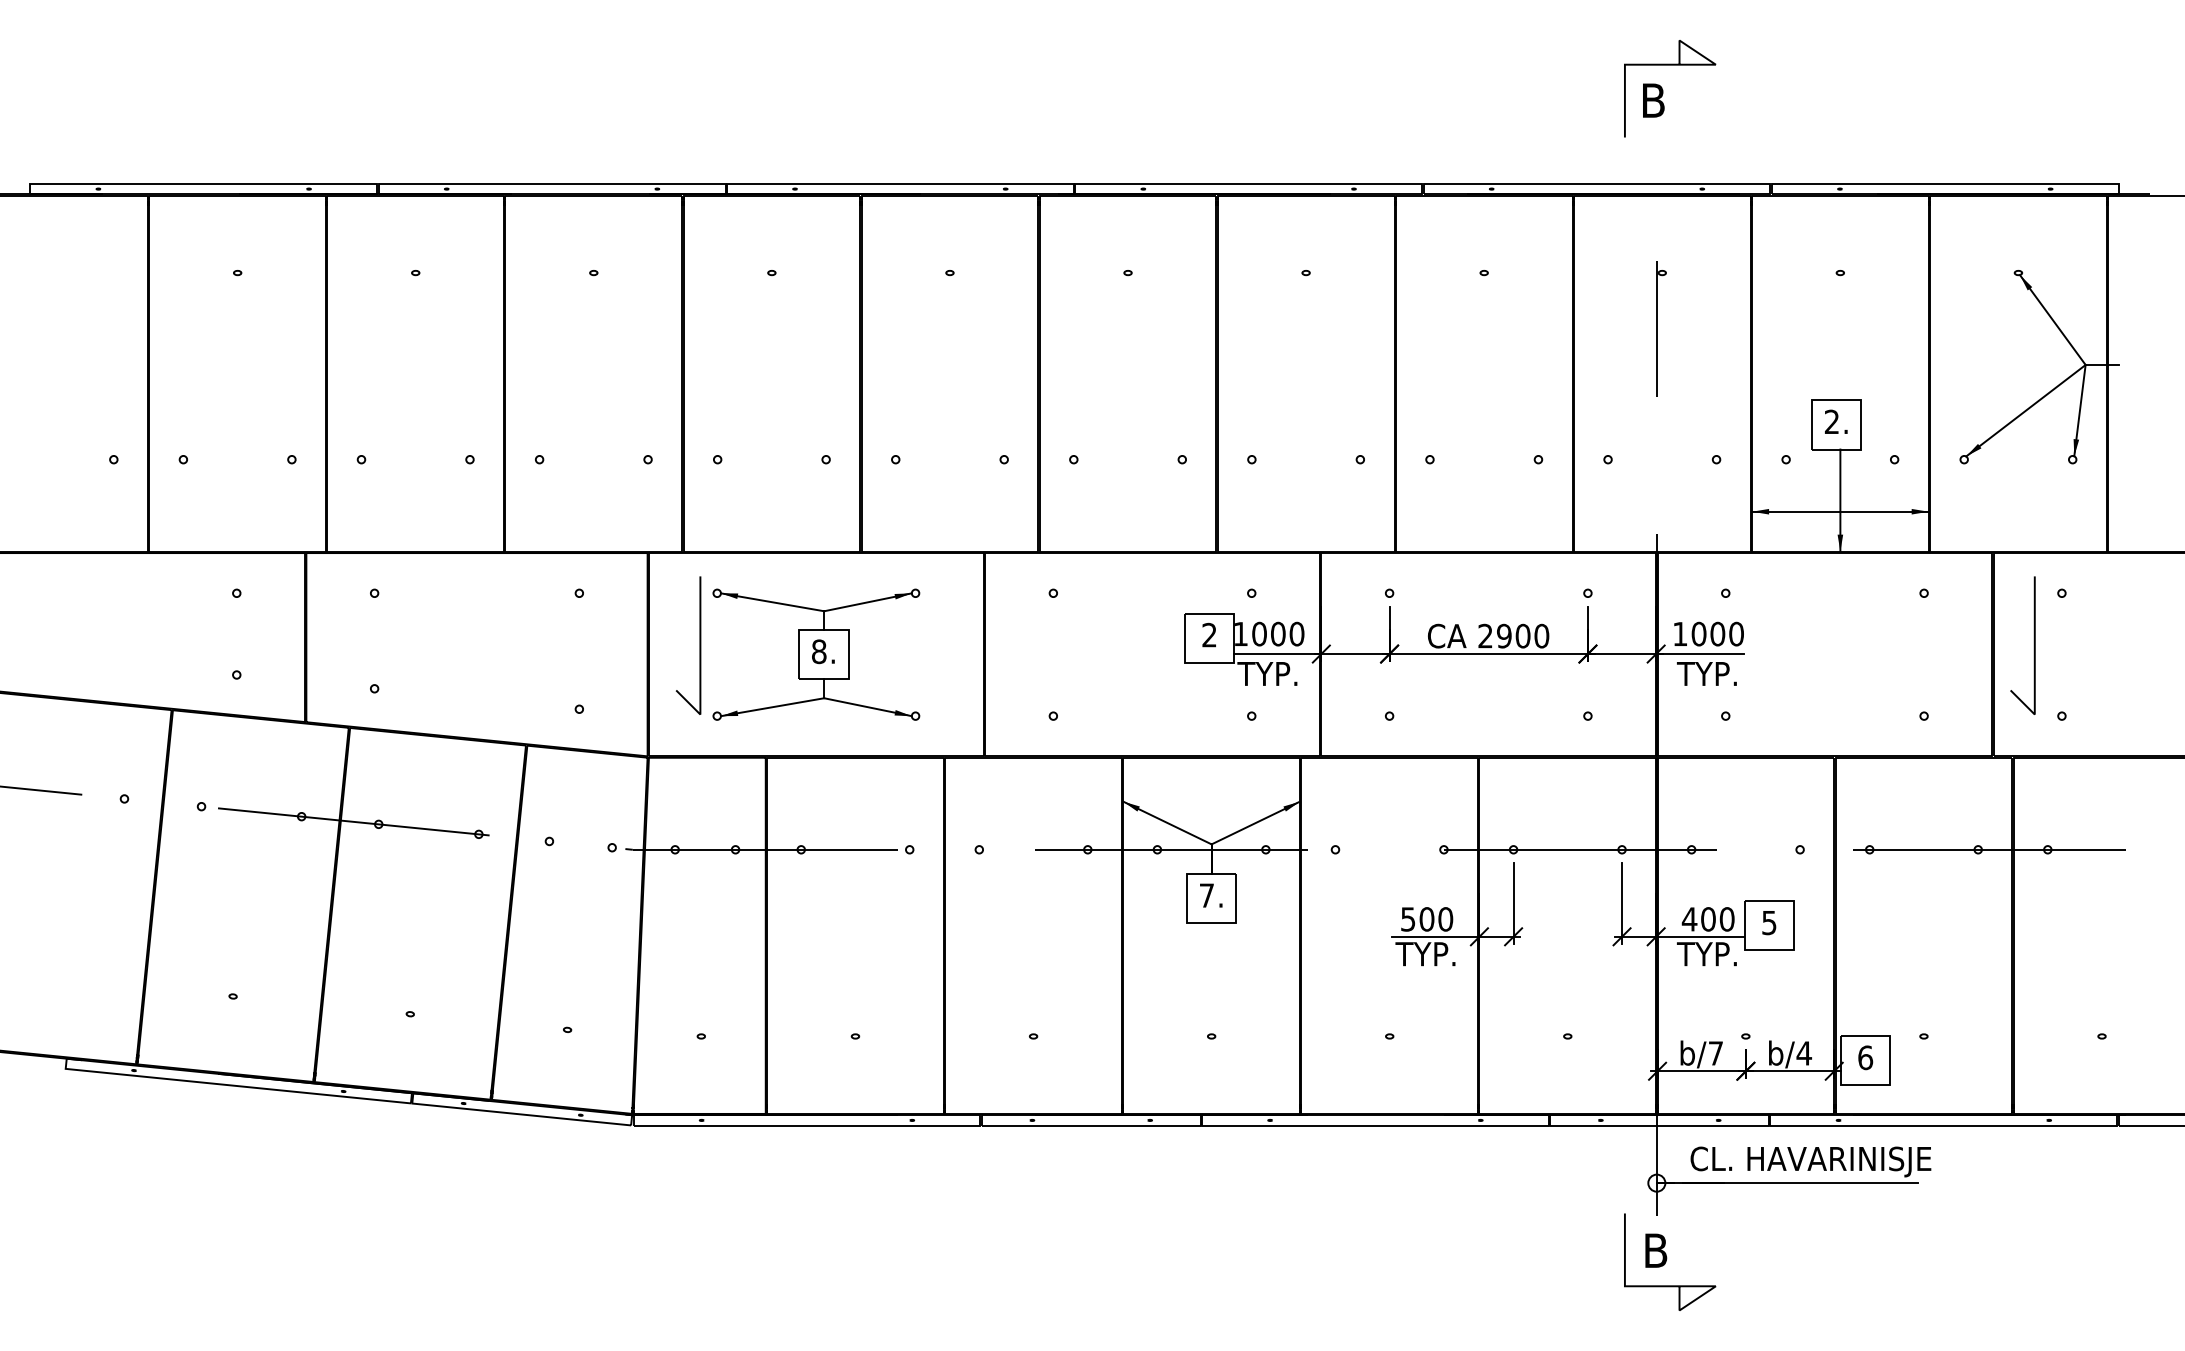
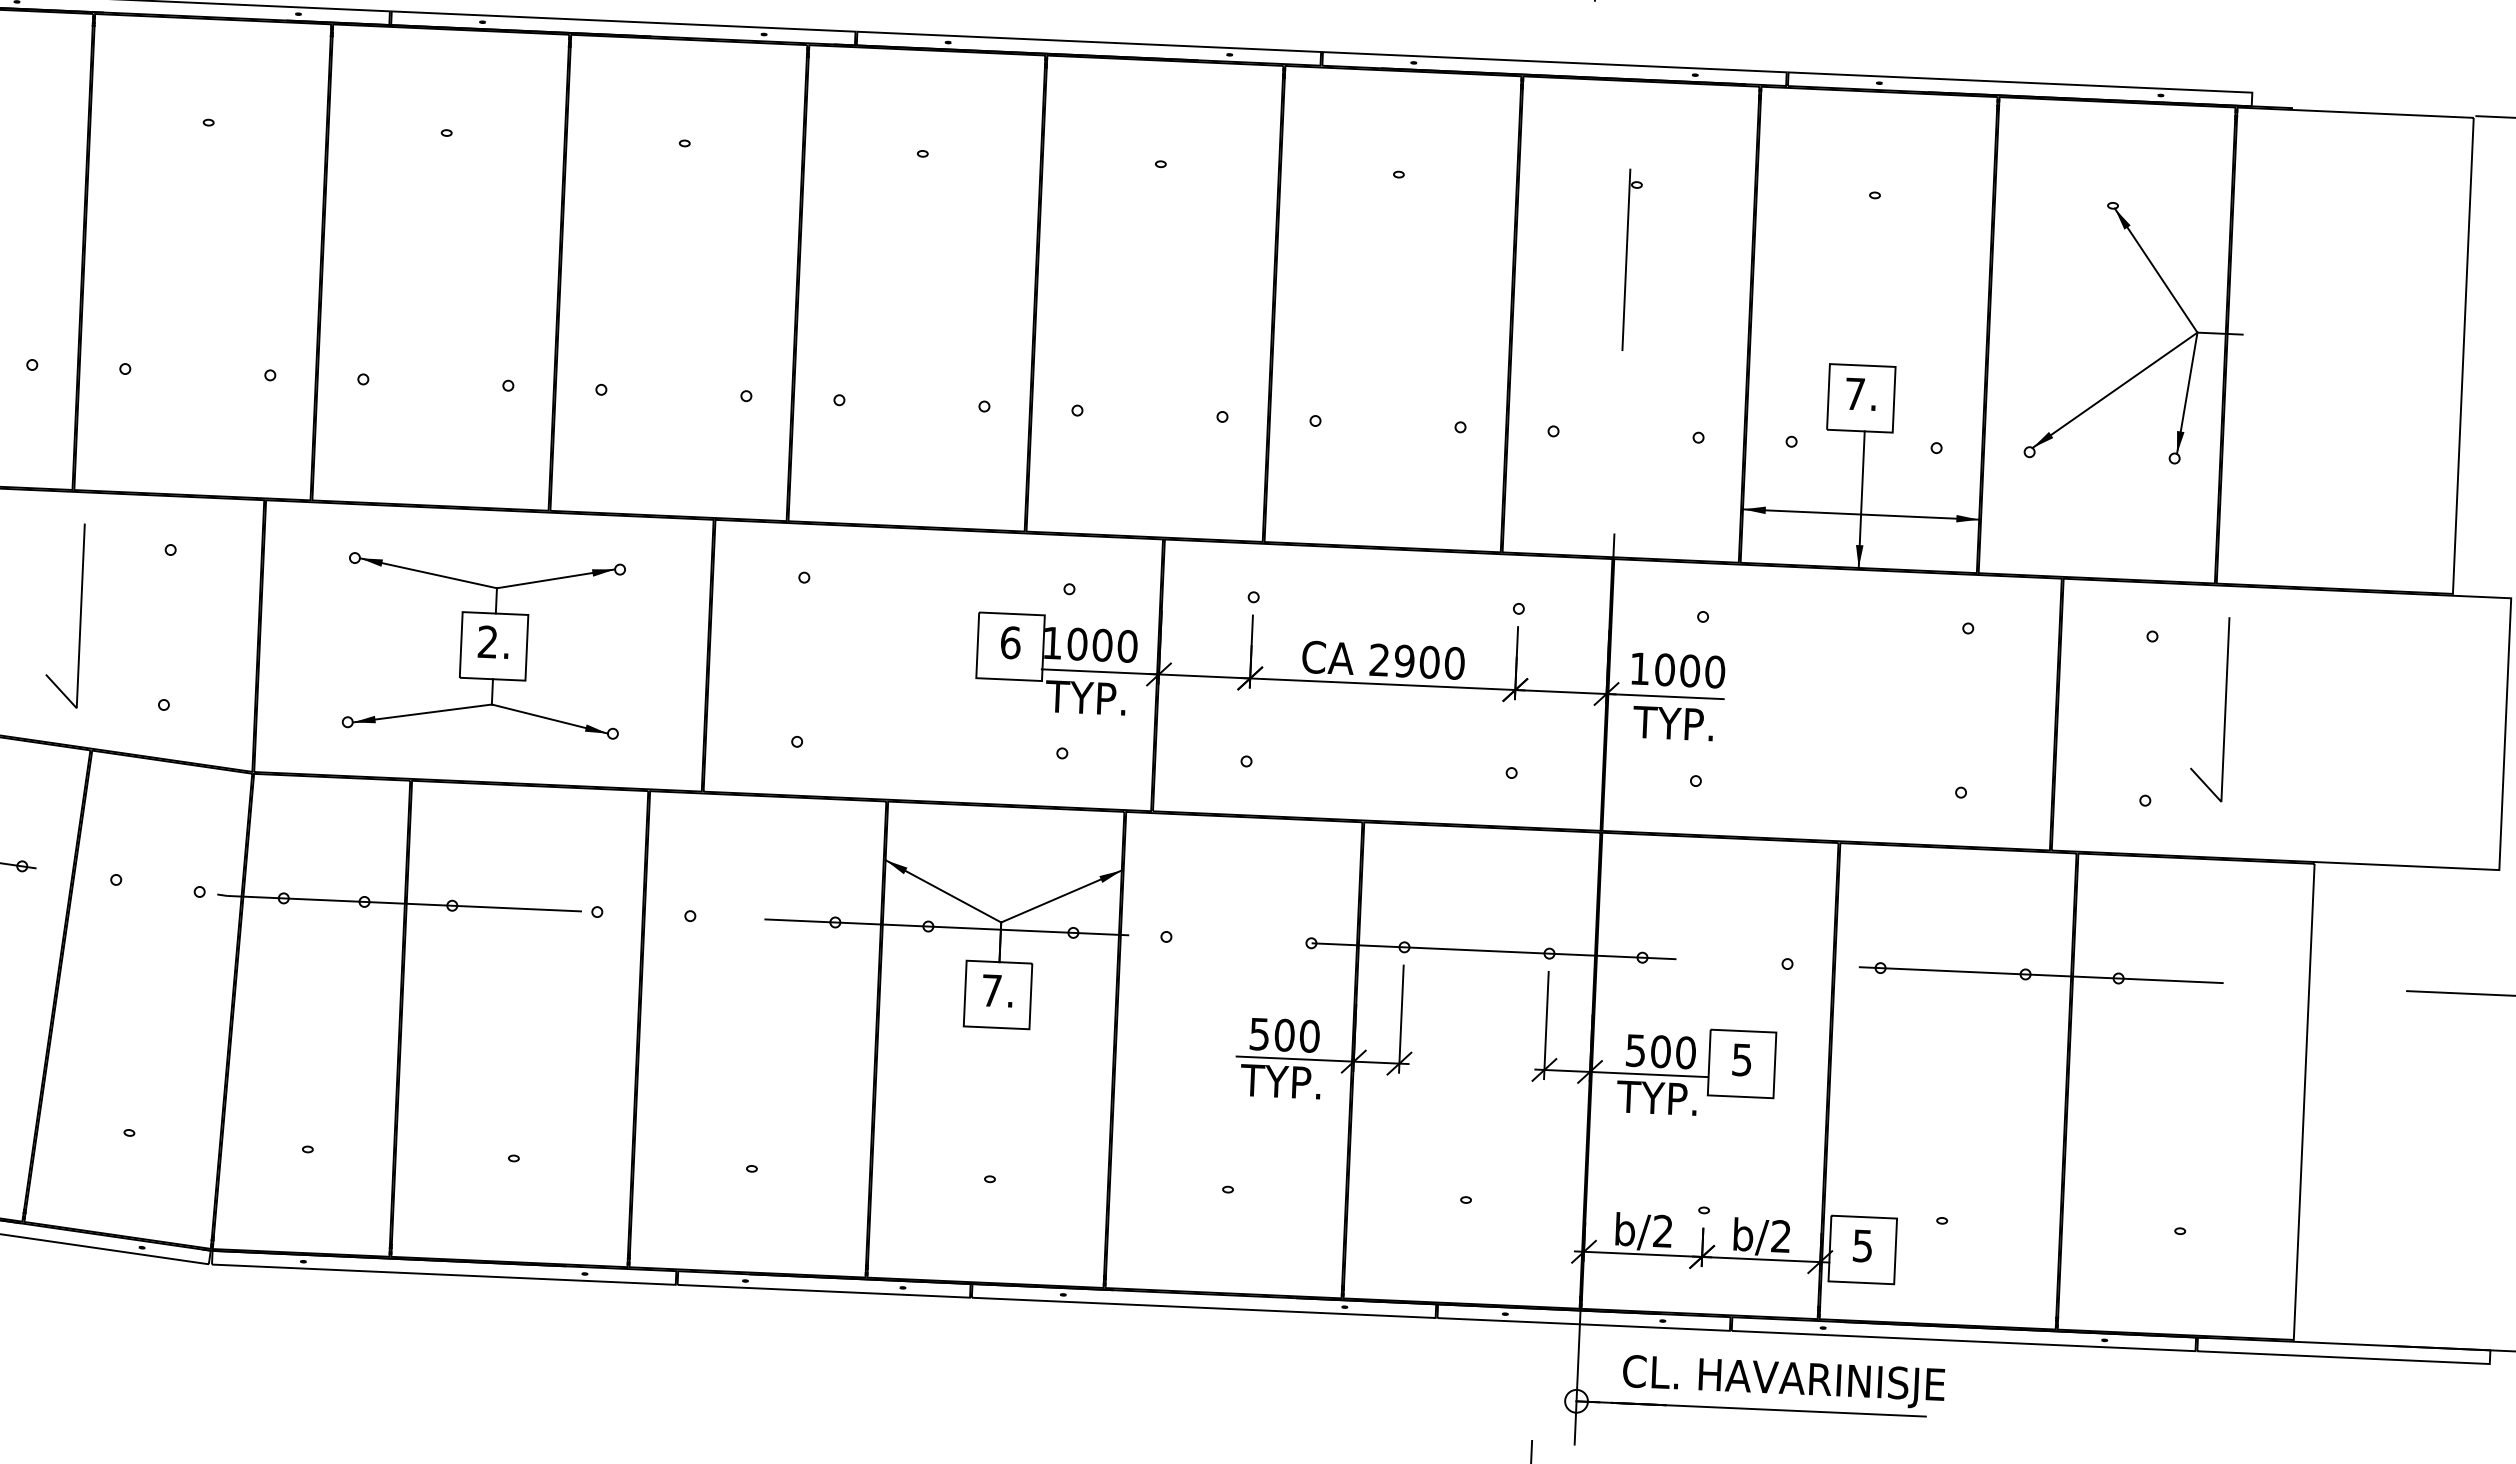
text: (1831, 421) -> (1854, 393), 2. -> 7.
text: (1209, 634) -> (1010, 641), 2 -> 6
part: (699, 645) -> (79, 615), moved
part: (2033, 645) -> (2223, 709), moved
text: (819, 651) -> (488, 641), 8. -> 2.
text: (1689, 919) -> (1635, 1050), 400 -> 500
text: (1715, 1053) -> (1662, 1231), b/7 -> b/2
text: (1804, 1053) -> (1781, 1236), b/4 -> b/2
text: (1865, 1057) -> (1862, 1245), 6 -> 5

